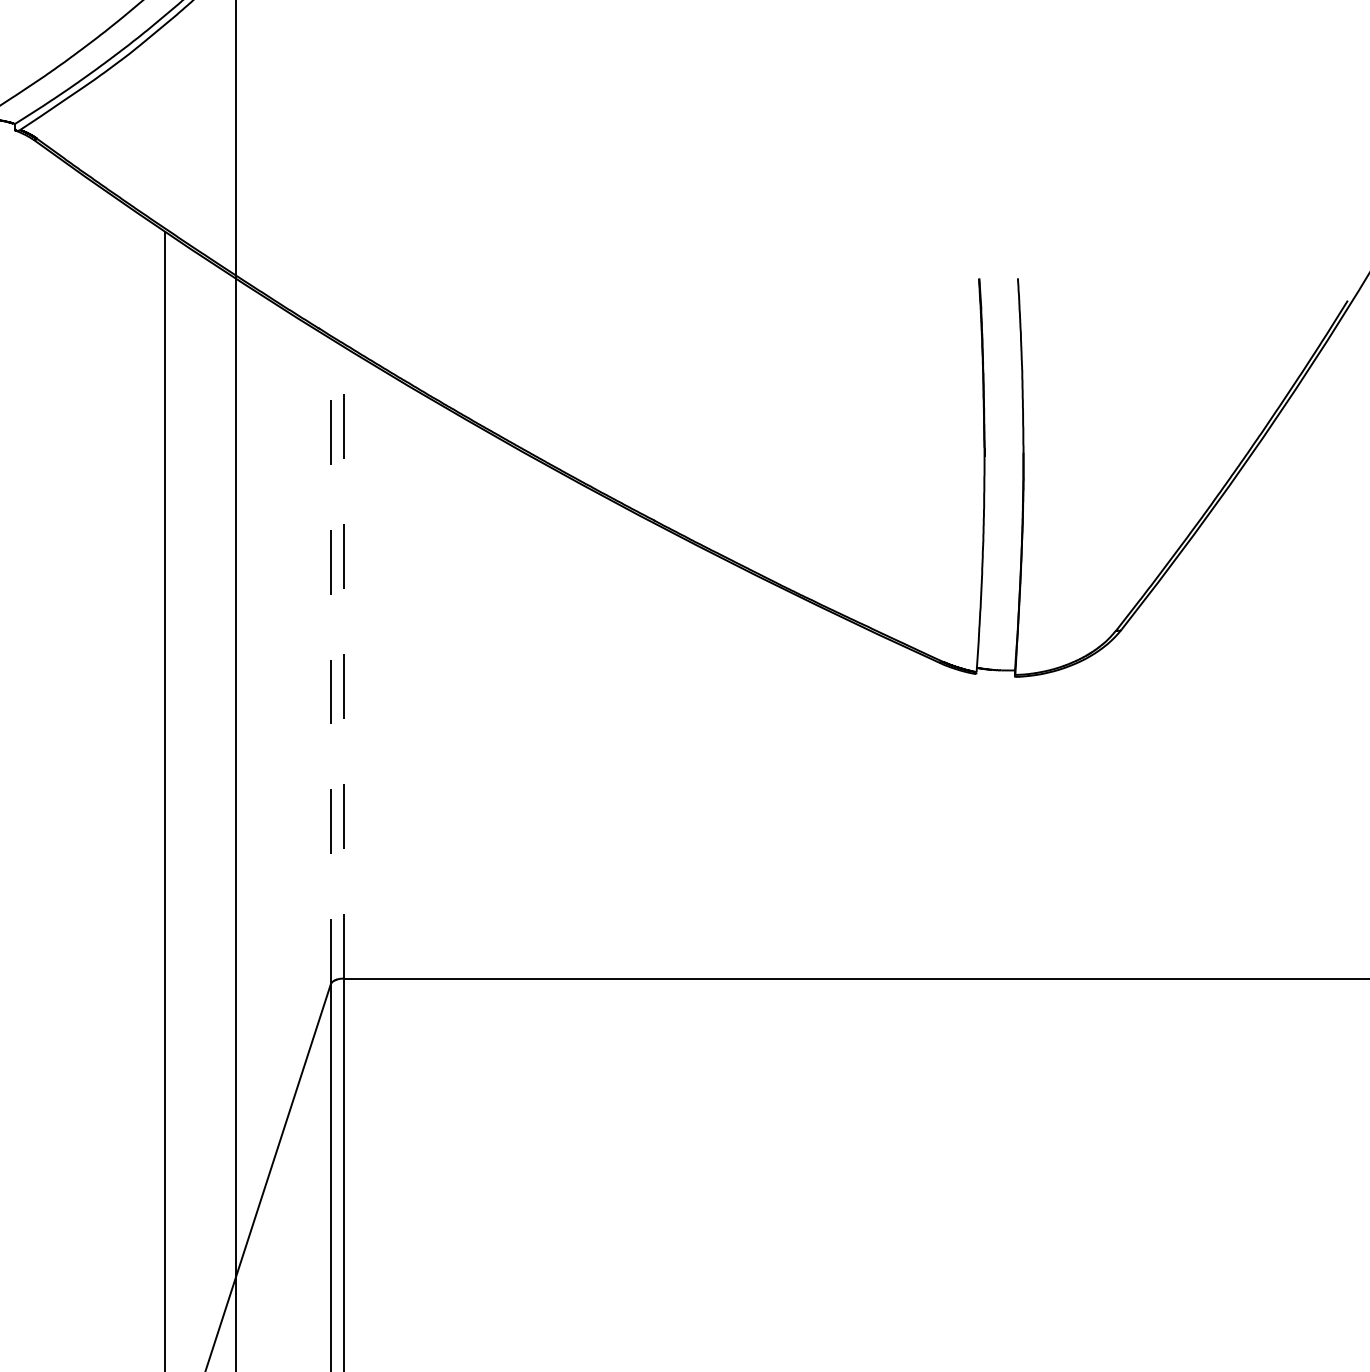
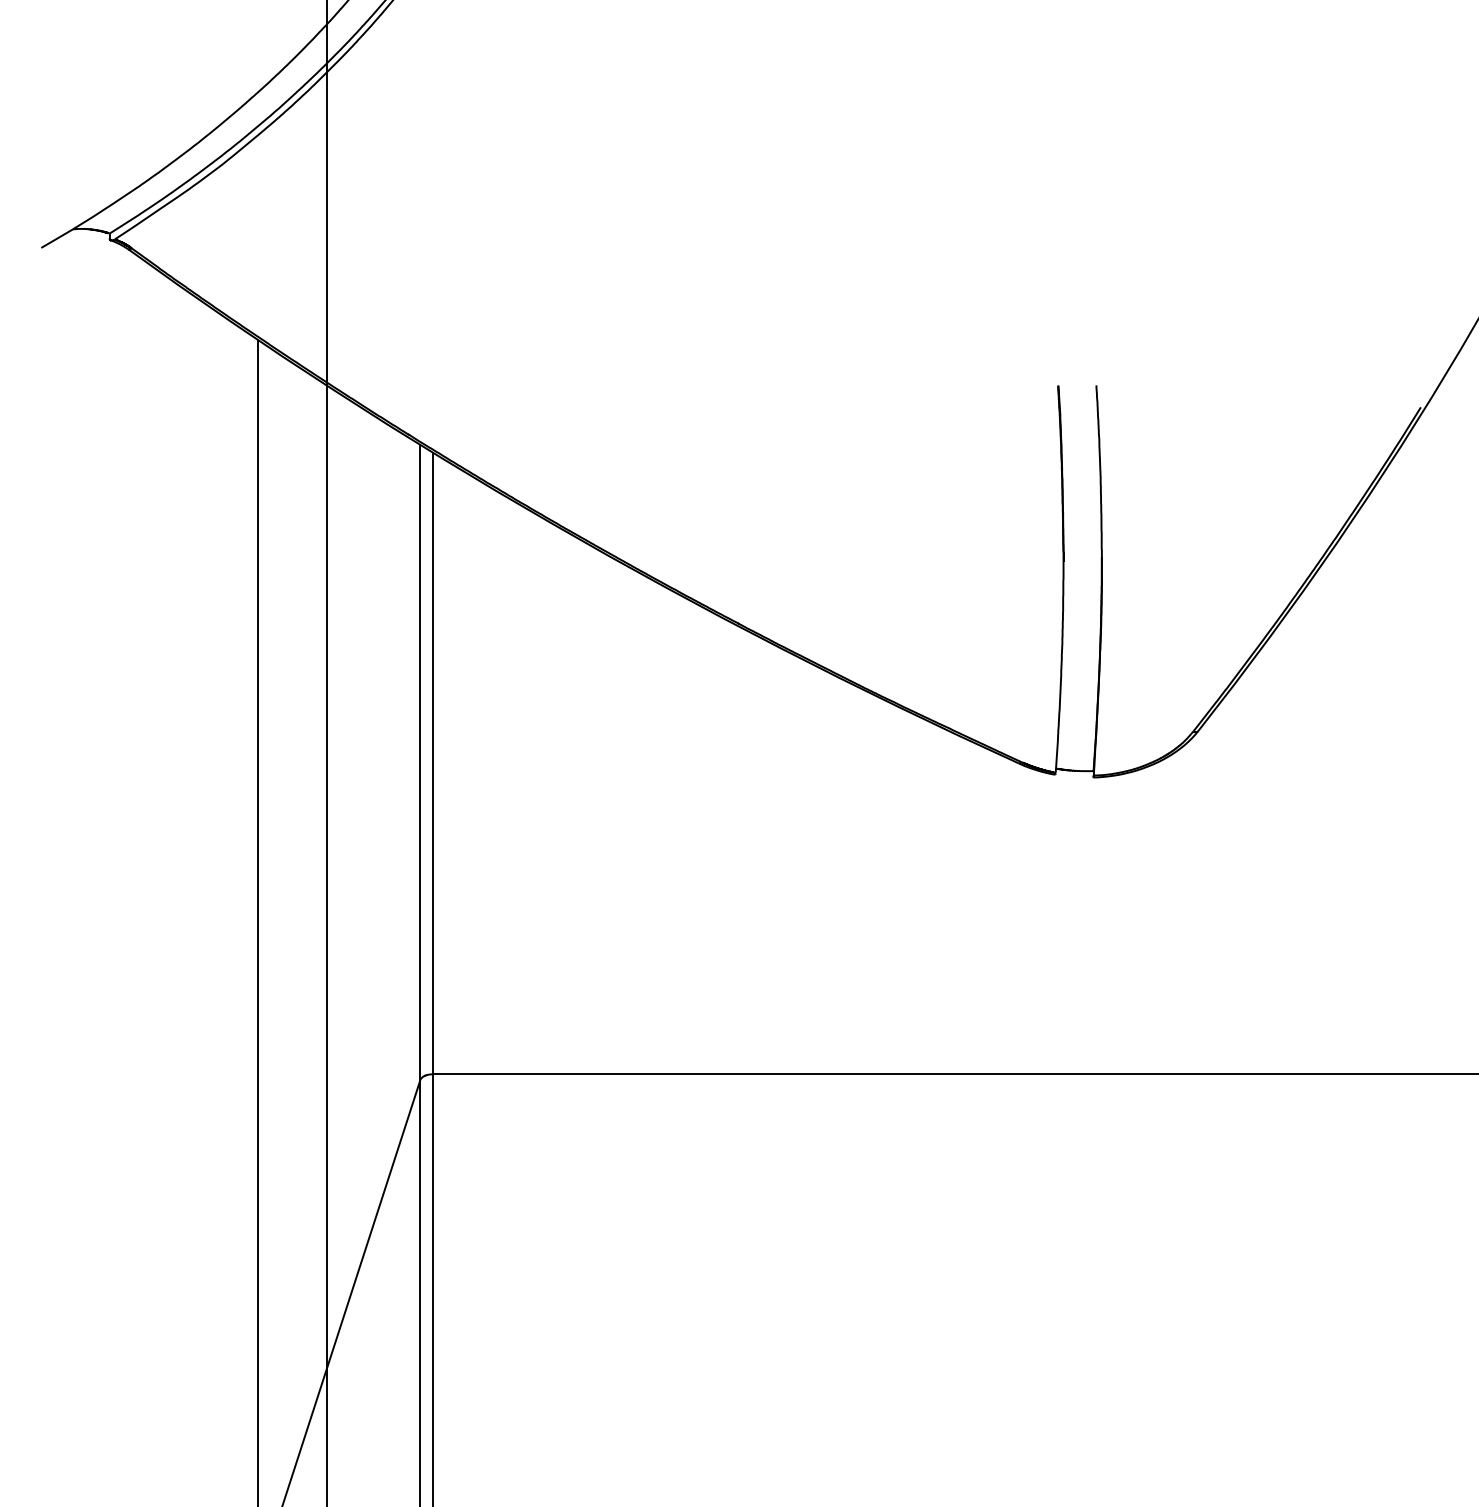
line: (330, 661) -> (420, 762), dashed -> solid
line: (343, 662) -> (432, 763), dashed -> solid

